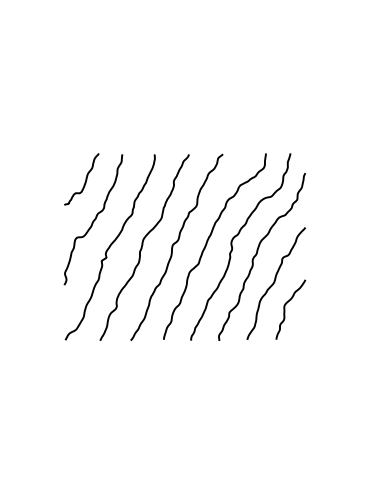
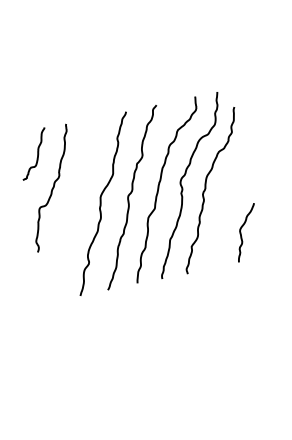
curve: (109, 247) -> (71, 210), removed
curve: (275, 282) -> (227, 211), removed

